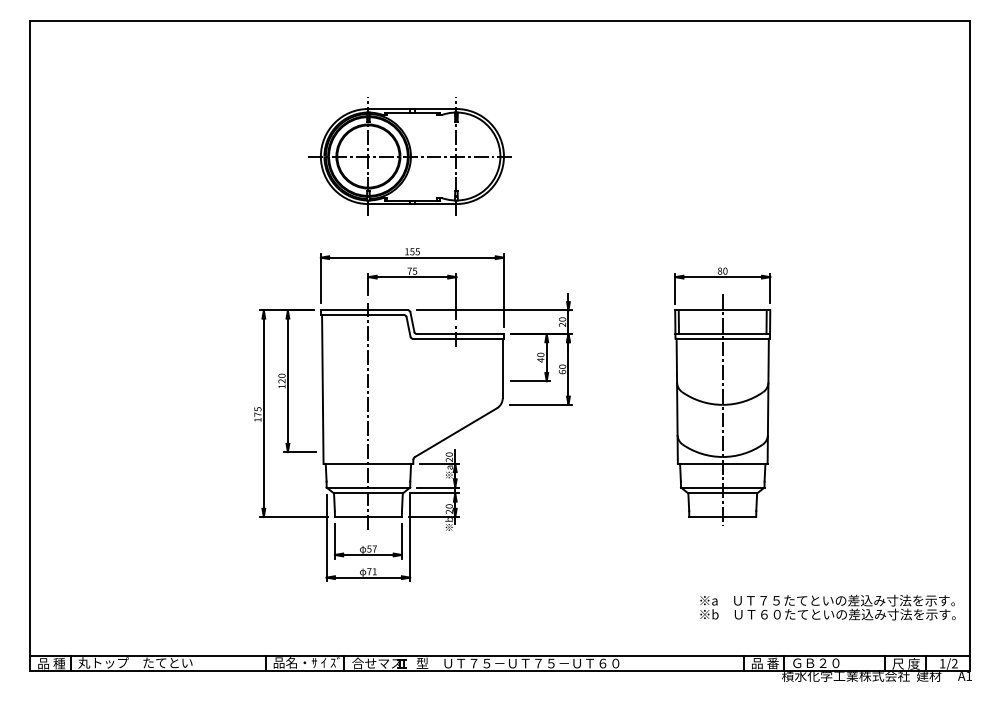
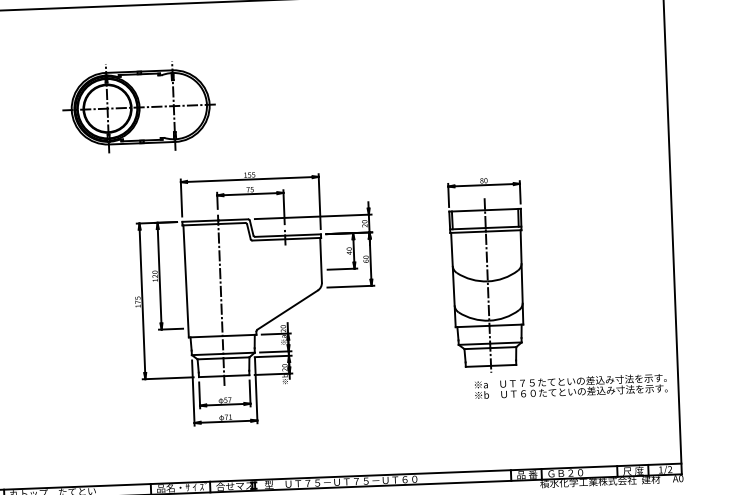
part: (409, 156) -> (138, 107), moved
text: (827, 607) -> (570, 386), moved
text: (969, 676) -> (681, 478), A1 -> A0

